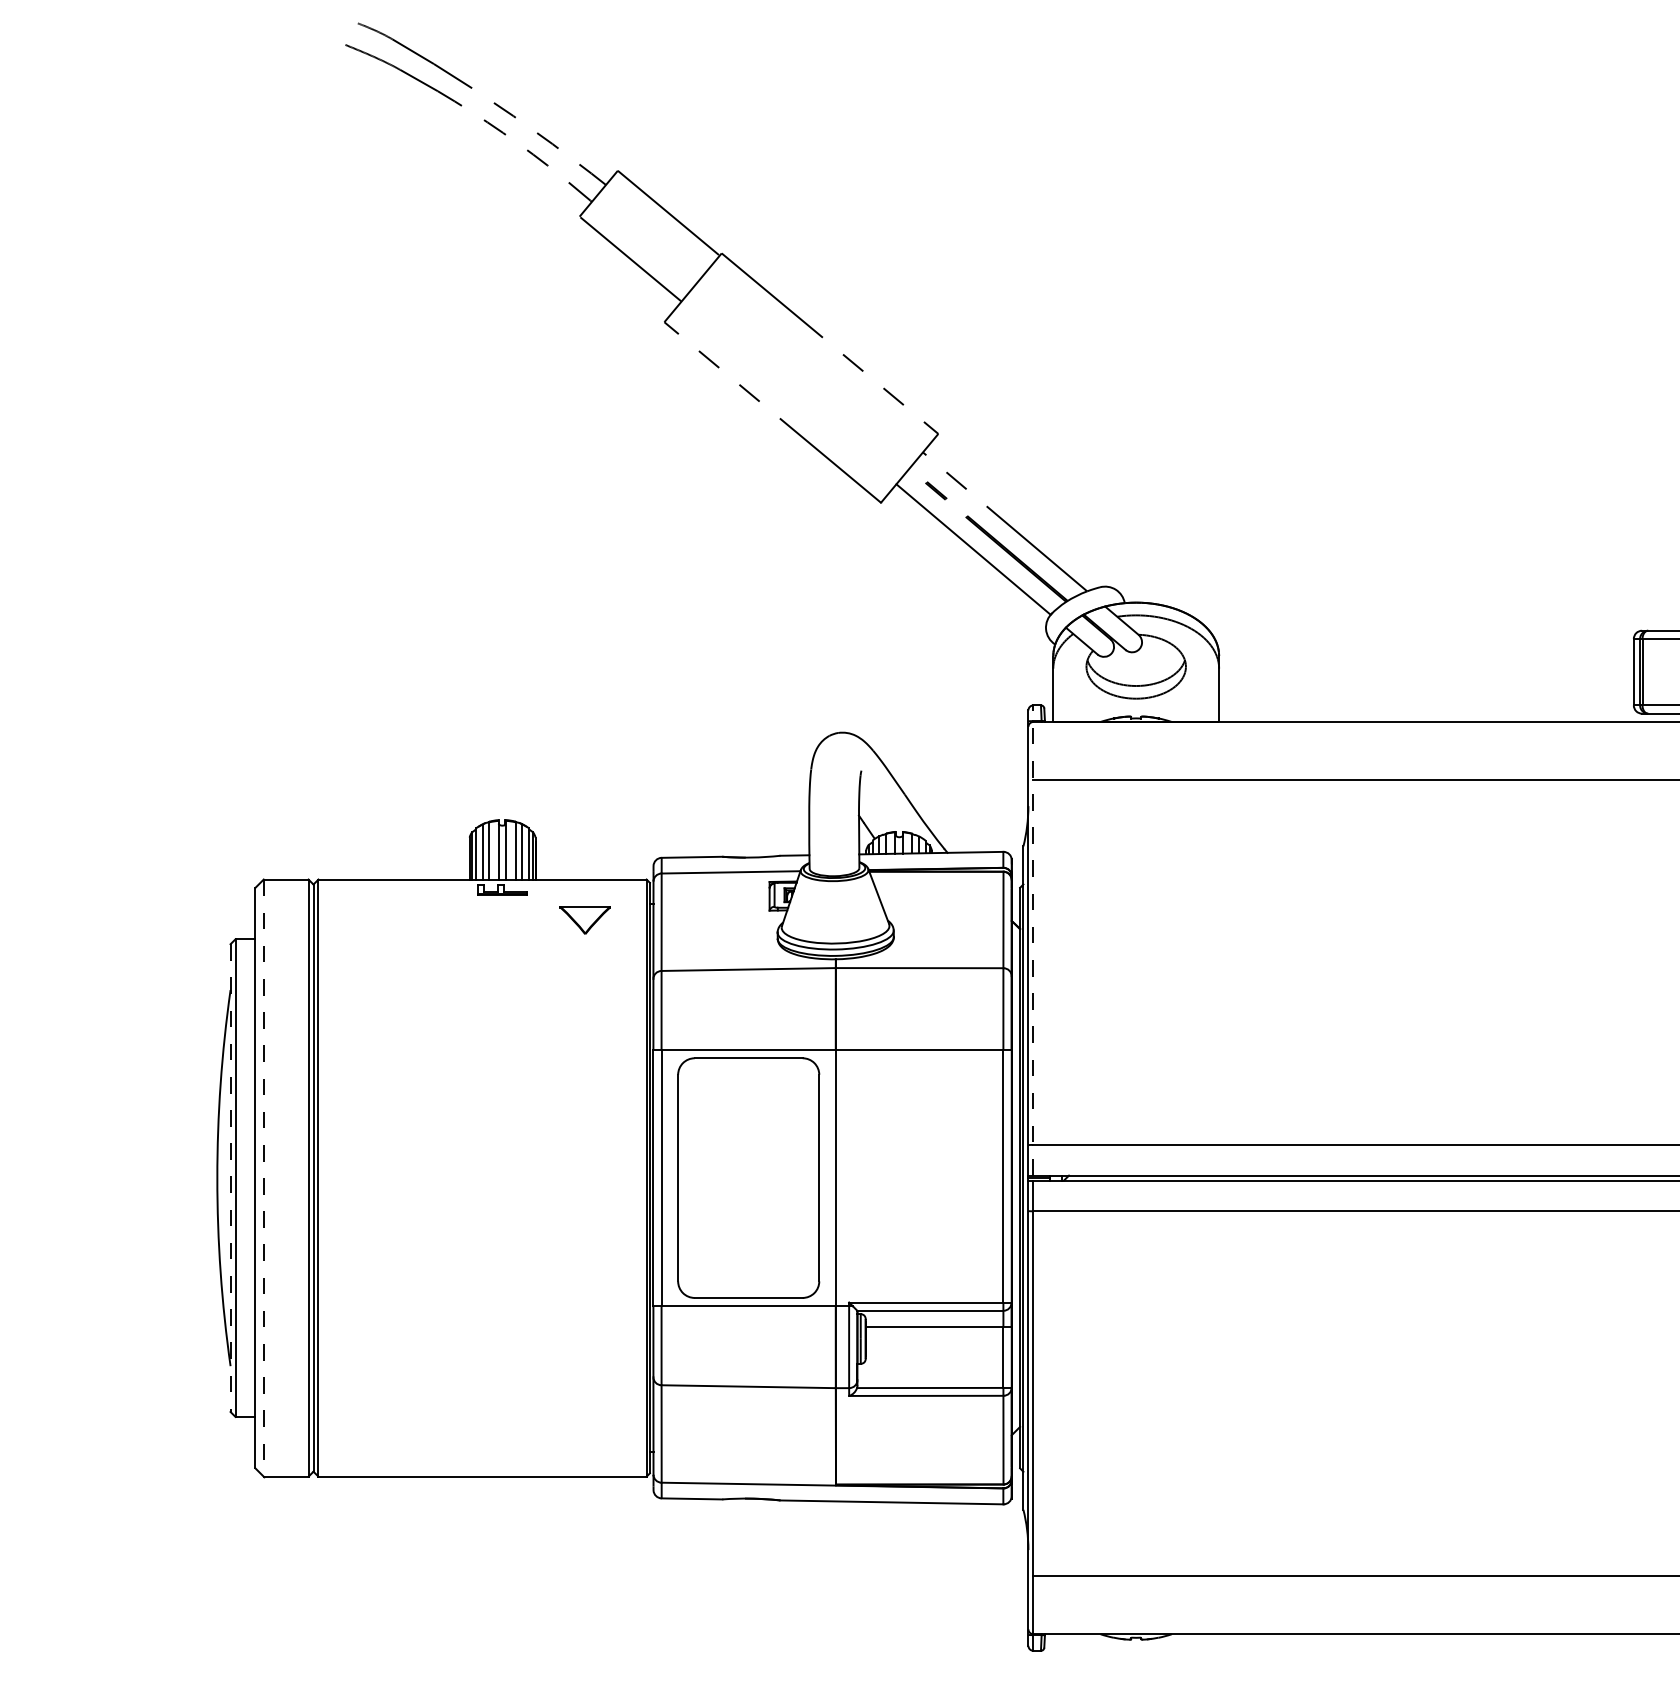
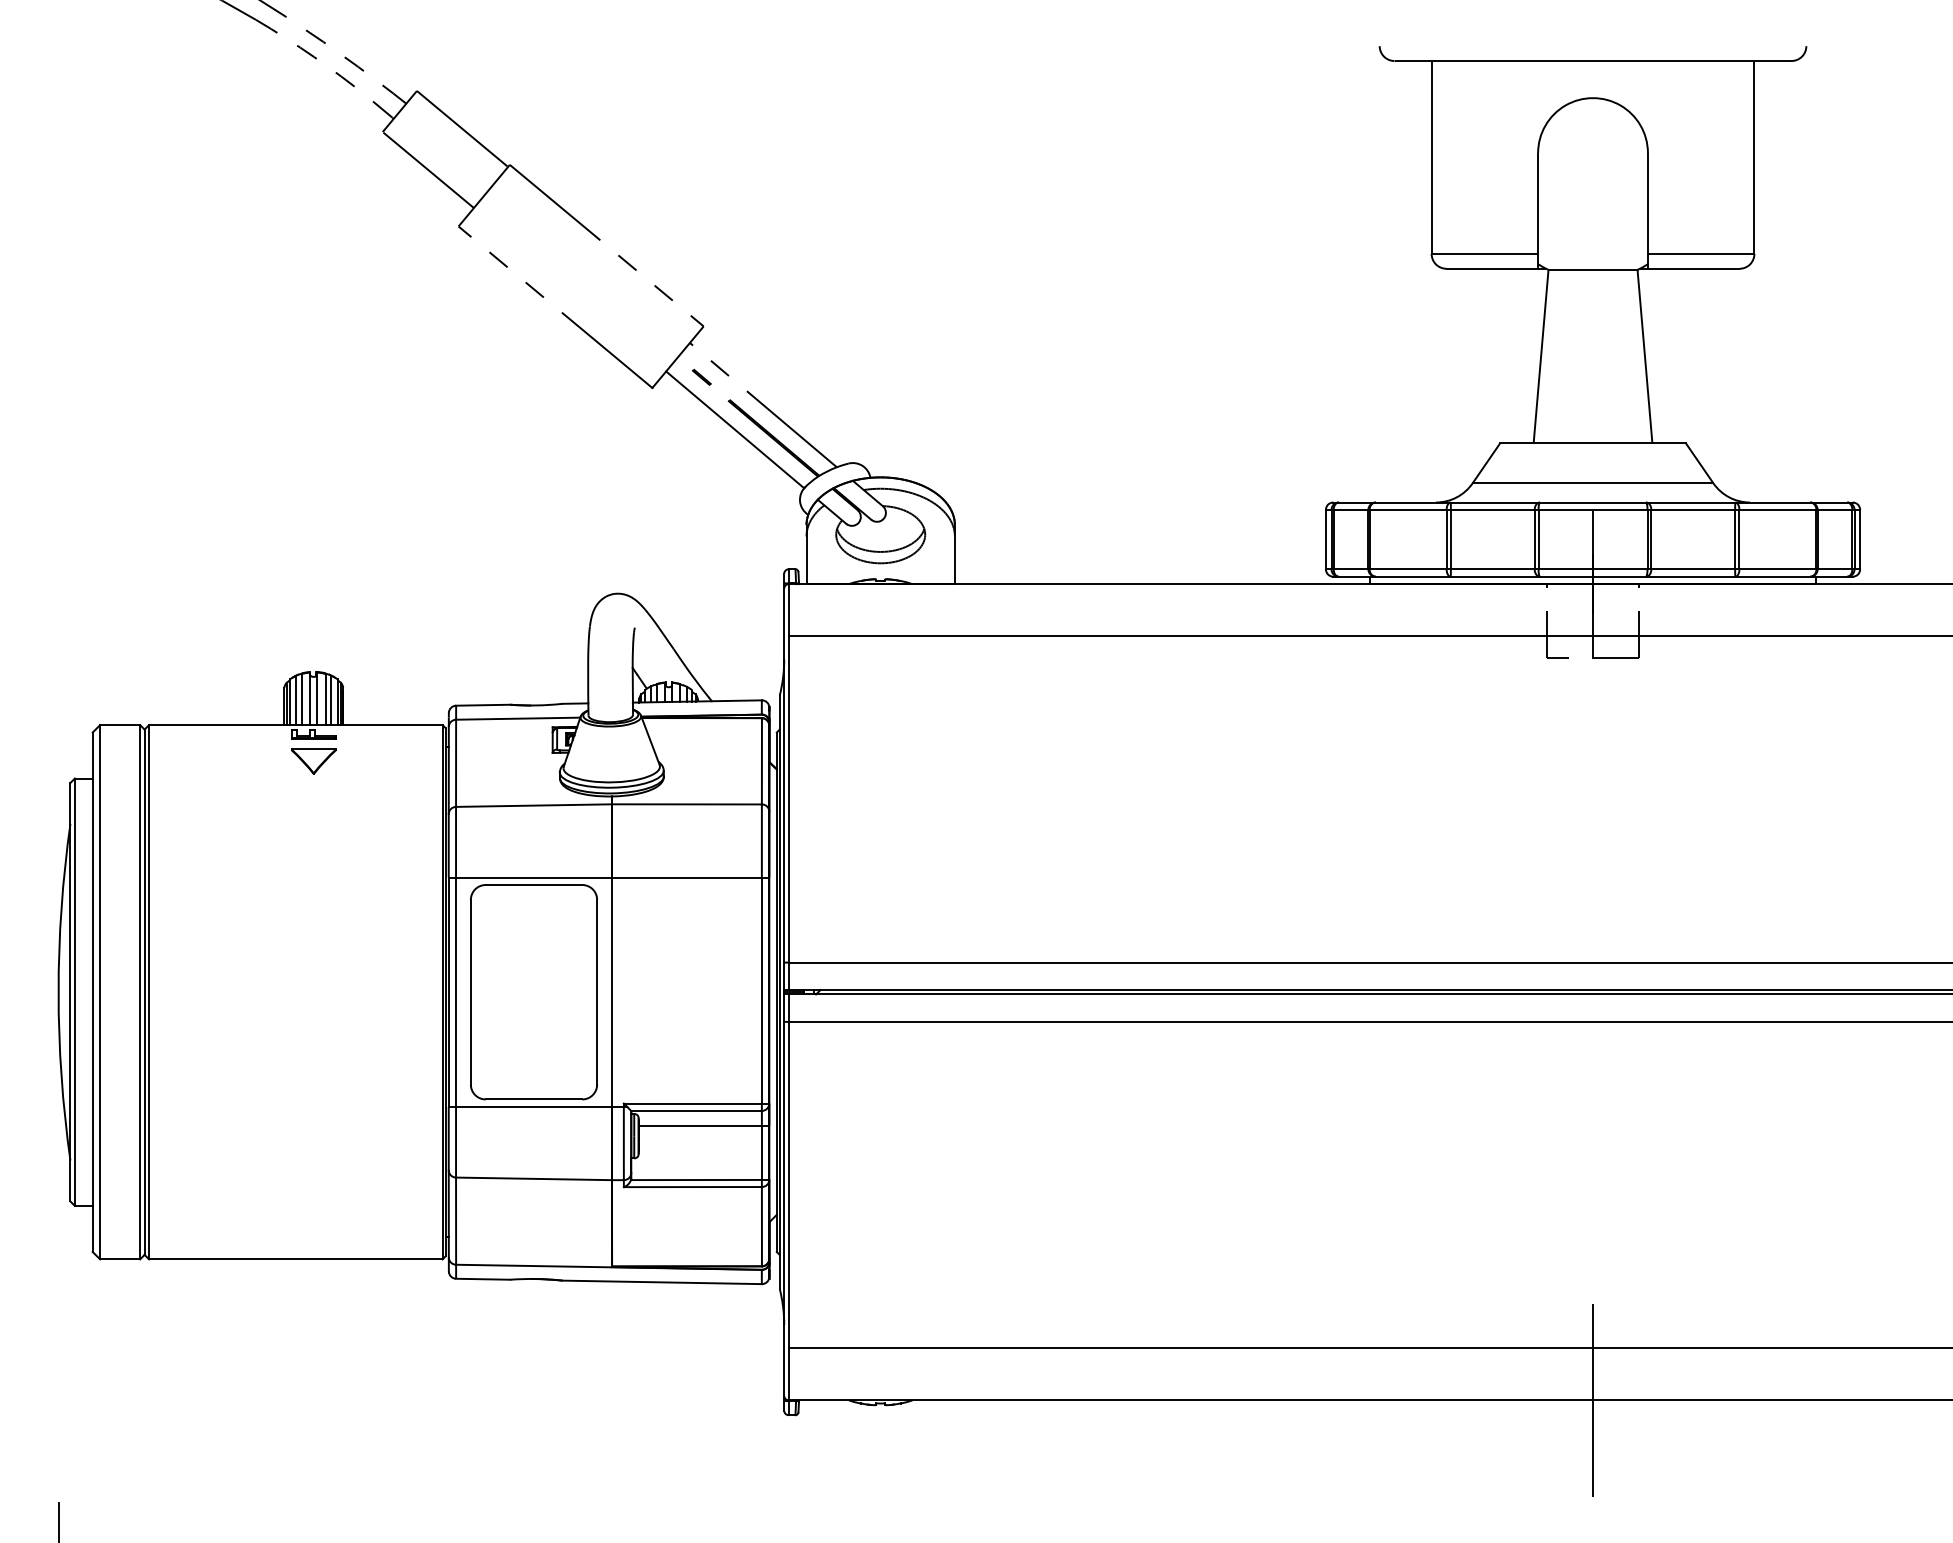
part: (584, 920) -> (313, 761), moved
line: (1033, 940) -> (788, 779), dashed -> solid
line: (230, 1178) -> (70, 992), dashed -> solid
line: (264, 1178) -> (100, 992), dashed -> solid

